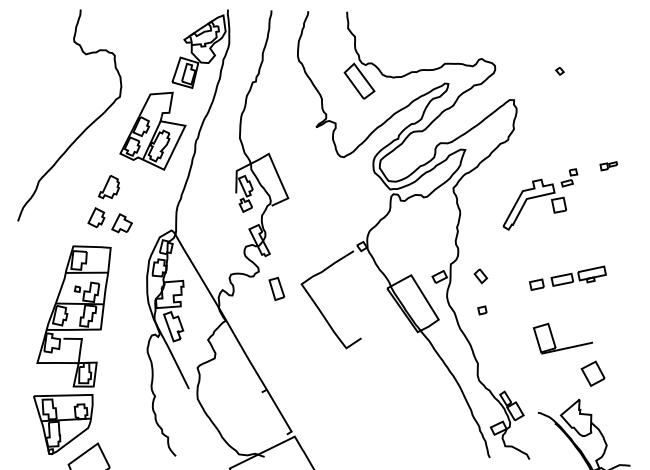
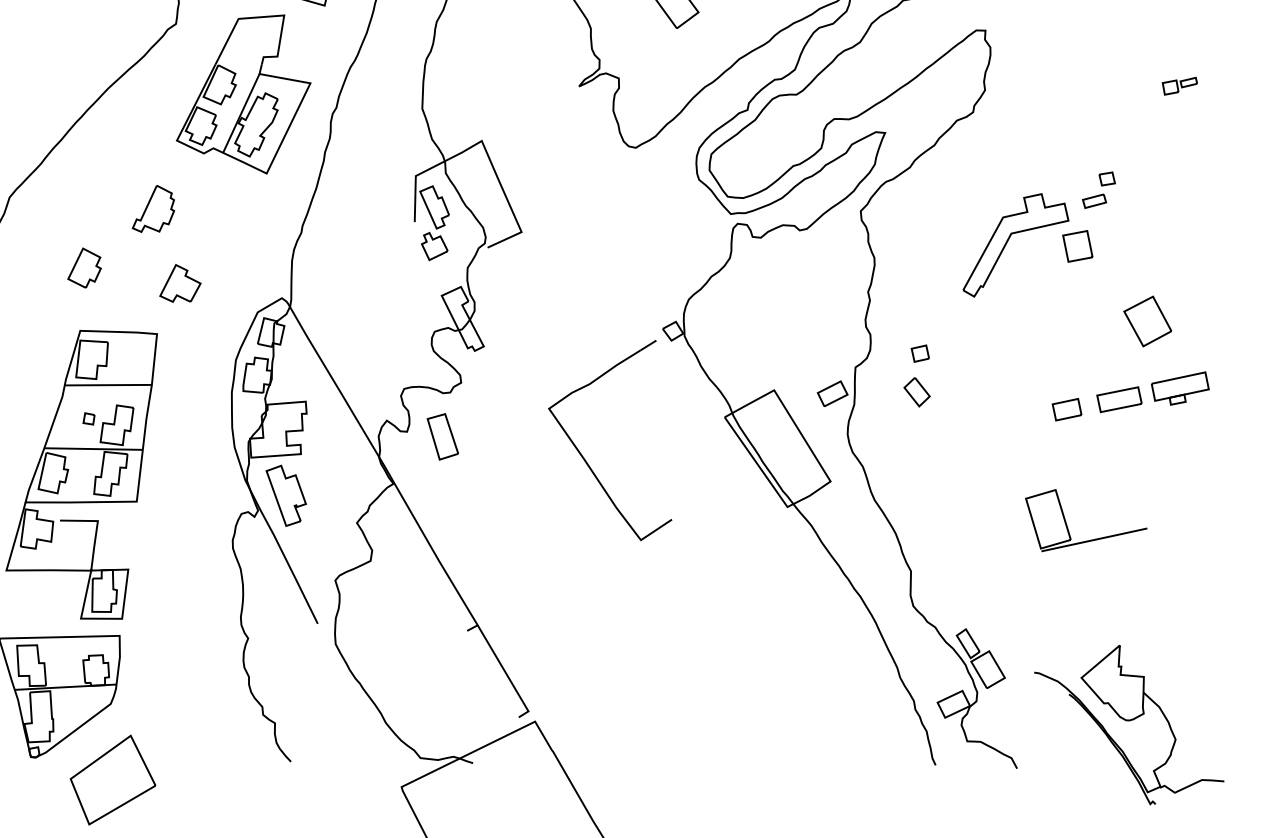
part: (608, 166) -> (1179, 86), moved
part: (96, 217) -> (84, 267), moved
part: (567, 277) -> (1129, 394), moved
part: (276, 288) -> (442, 435), moved
part: (482, 310) -> (920, 353), moved
part: (592, 373) -> (1146, 320), moved

